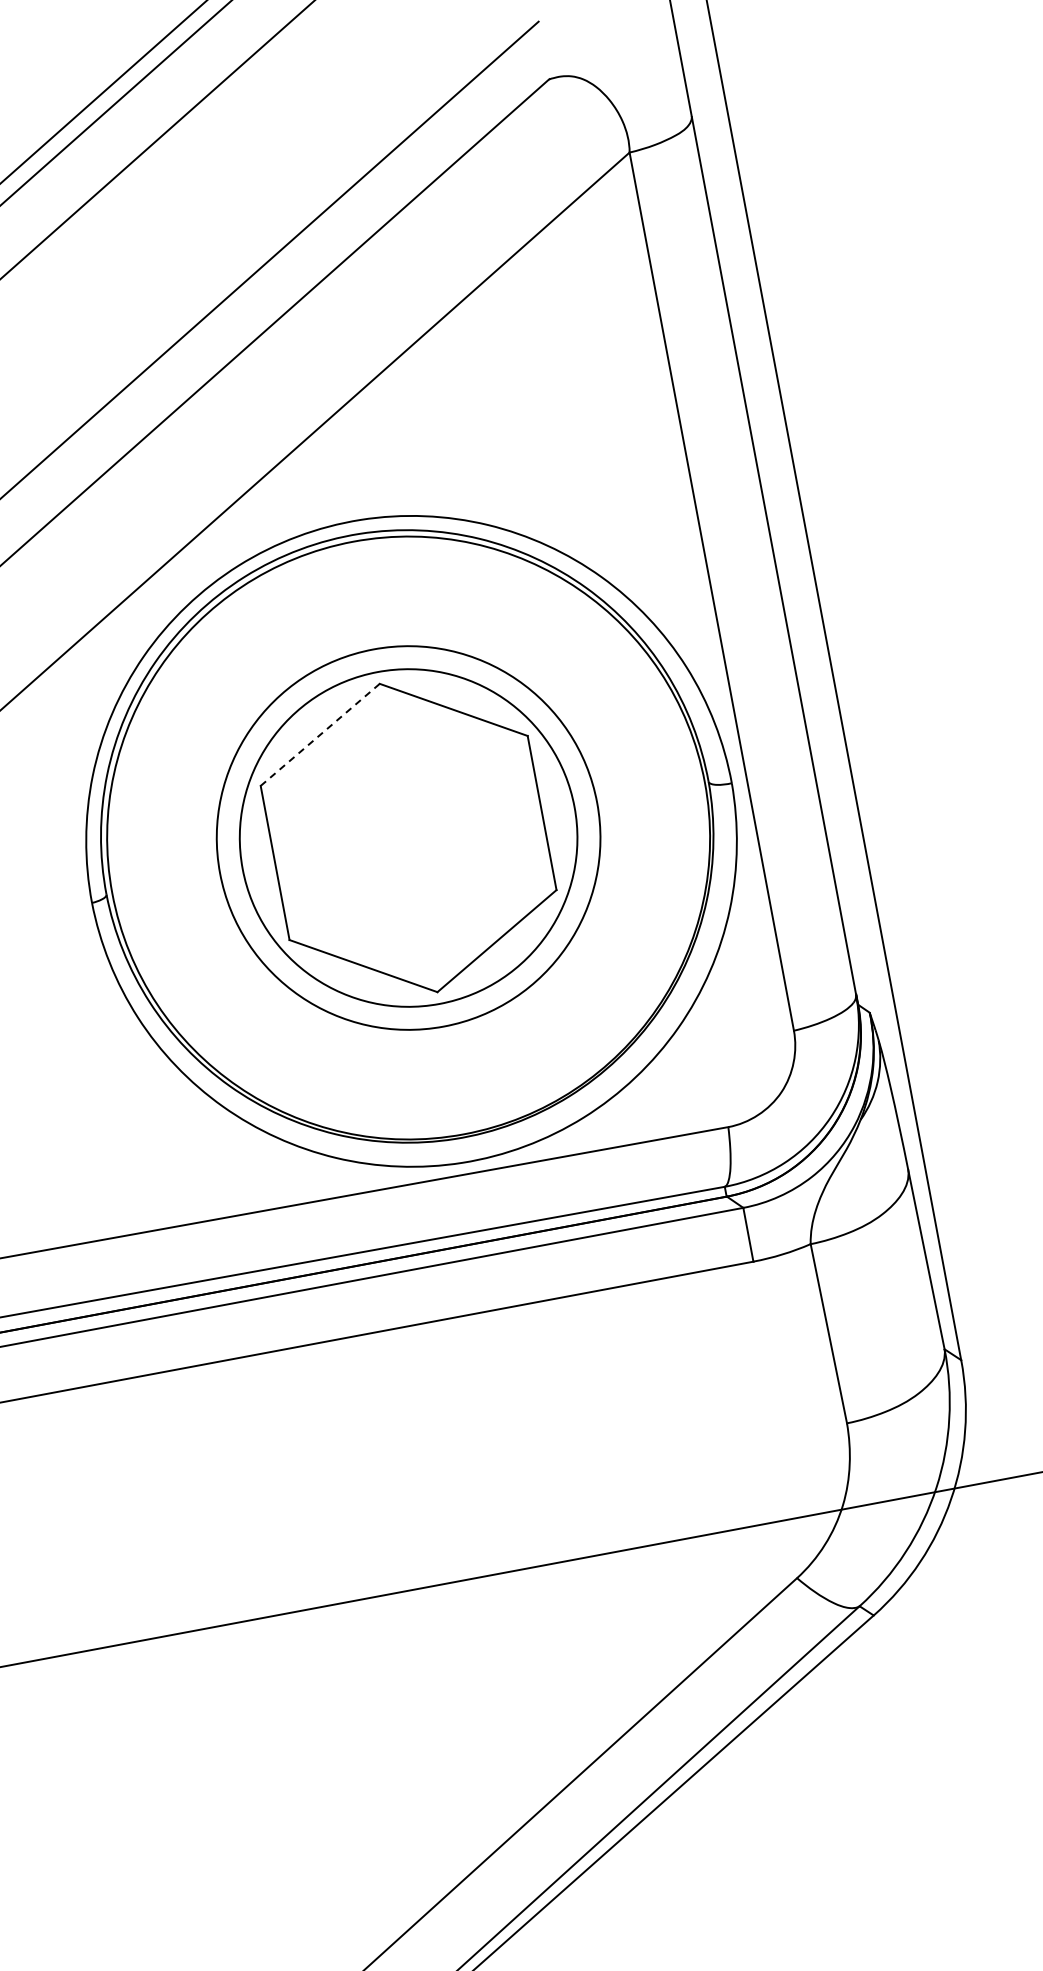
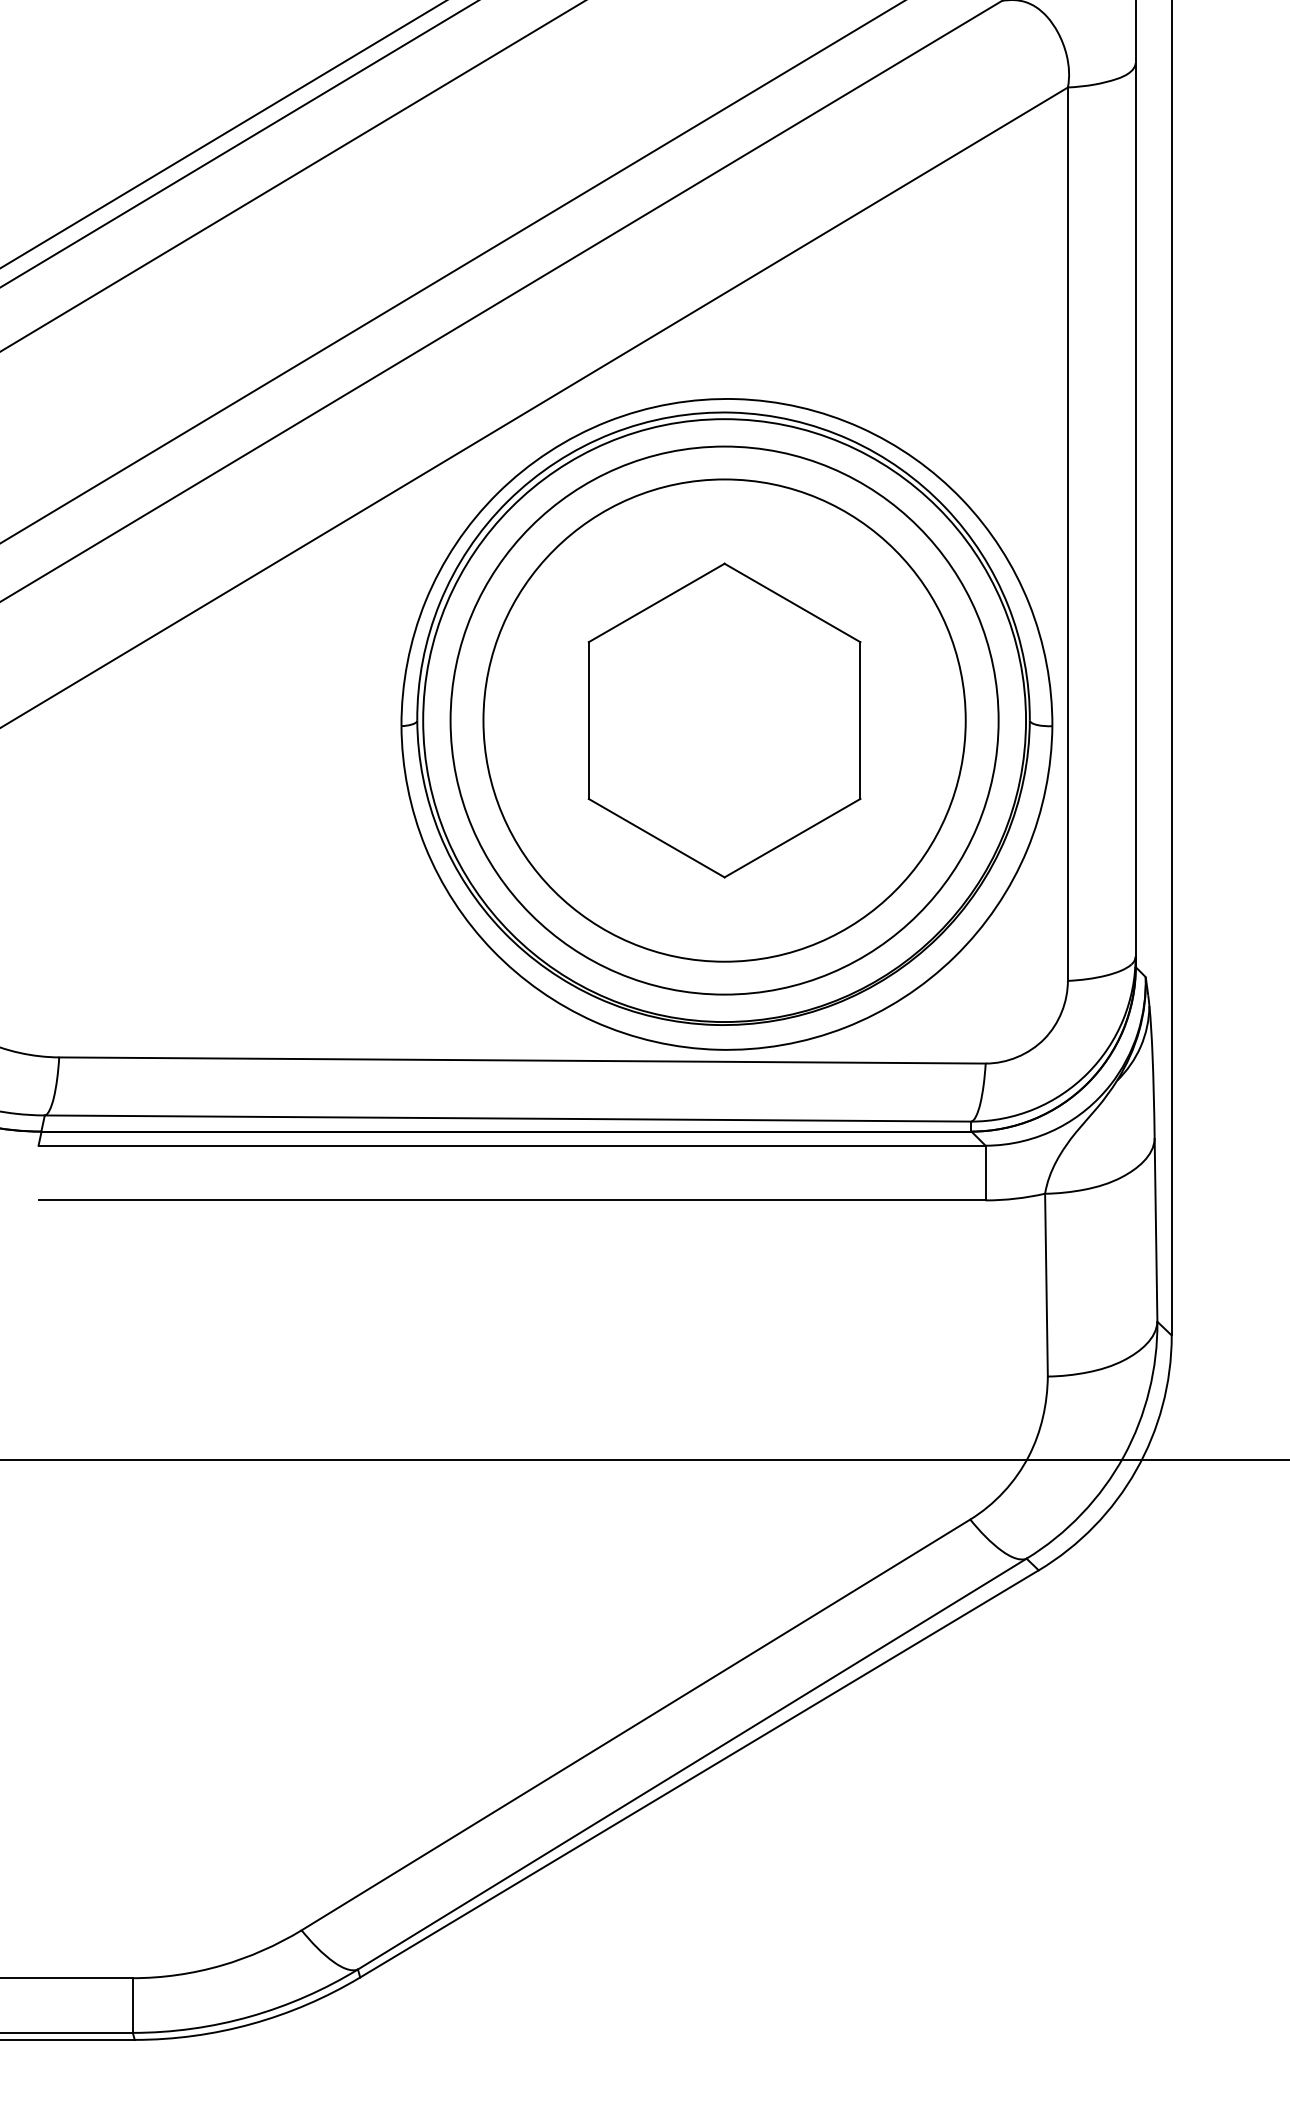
line: (320, 734) -> (657, 602), dashed -> solid
circle: (408, 837) -> (724, 720), size x1.43
circle: (408, 837) -> (724, 720), size x1.43

